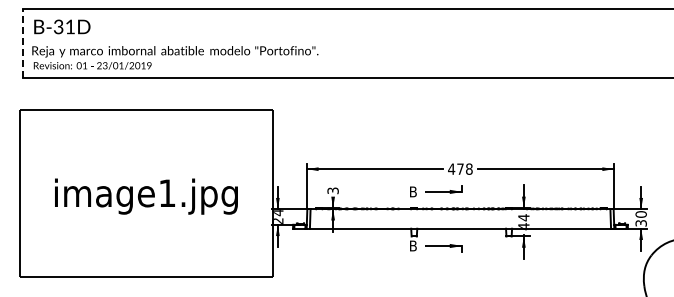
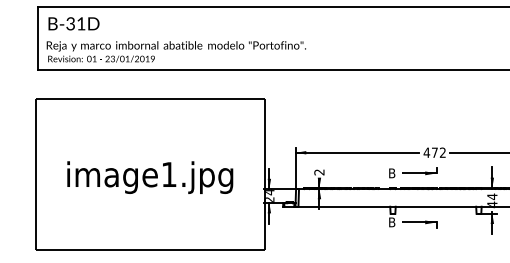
line: (22, 43) -> (37, 38), dashed -> solid
text: (469, 168) -> (443, 152), 478 -> 472
text: (332, 190) -> (318, 172), 3 -> 2

